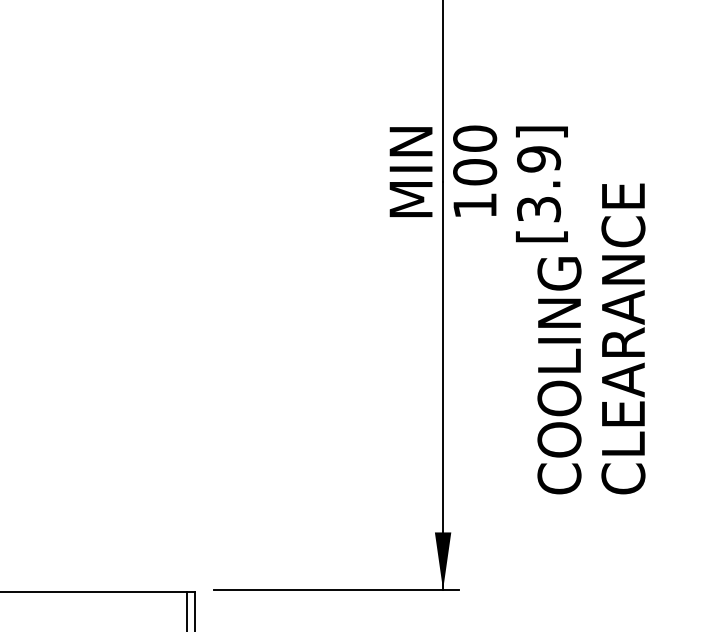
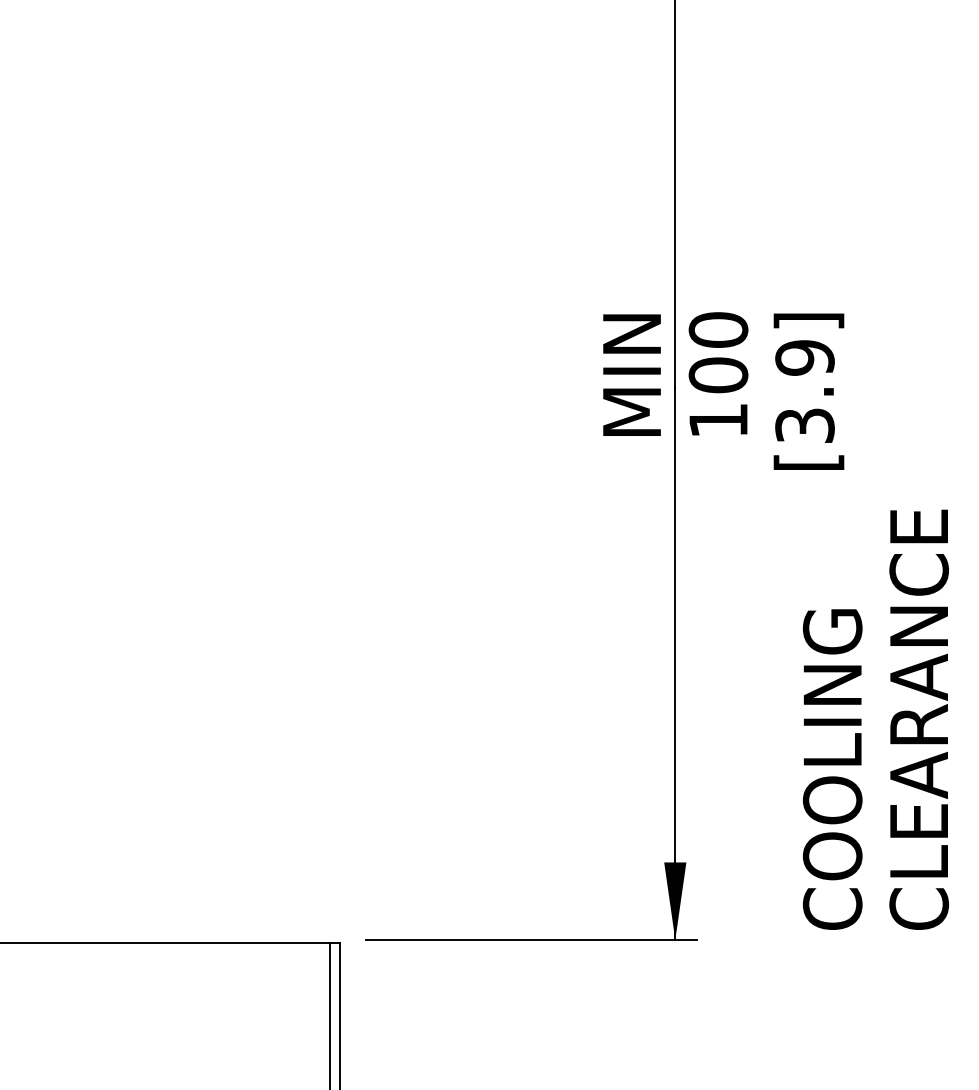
text: (591, 338) -> (875, 719), moved

